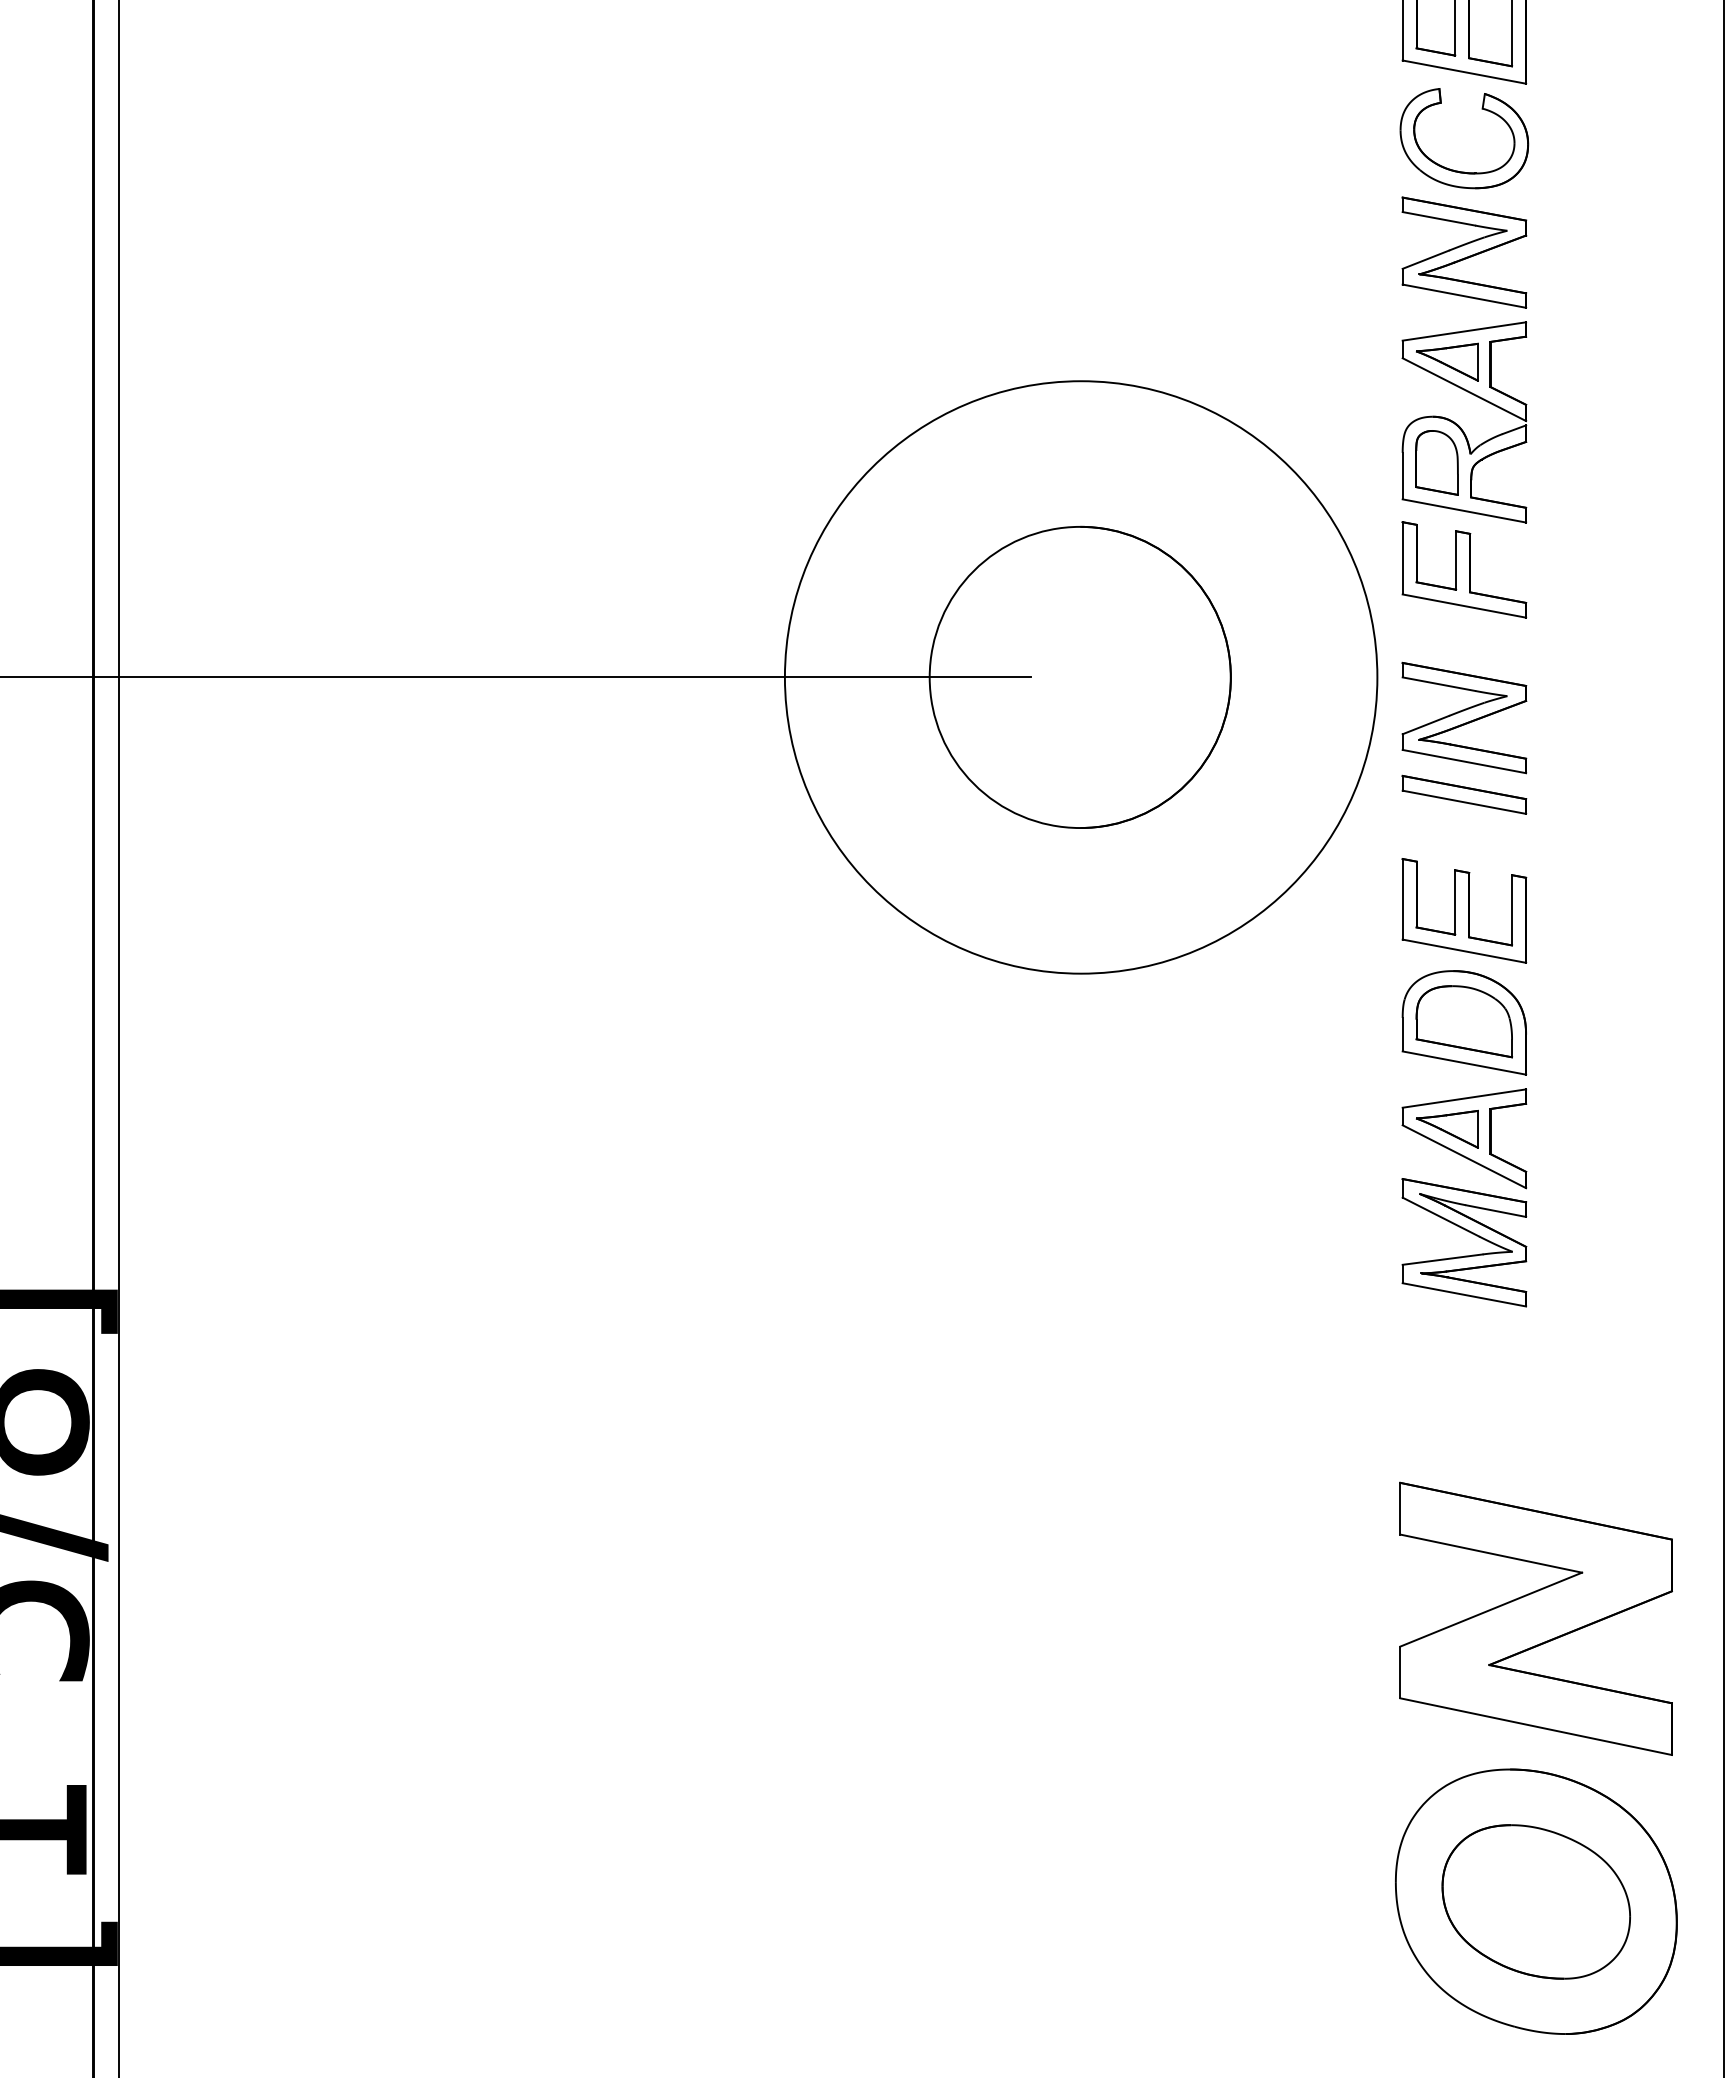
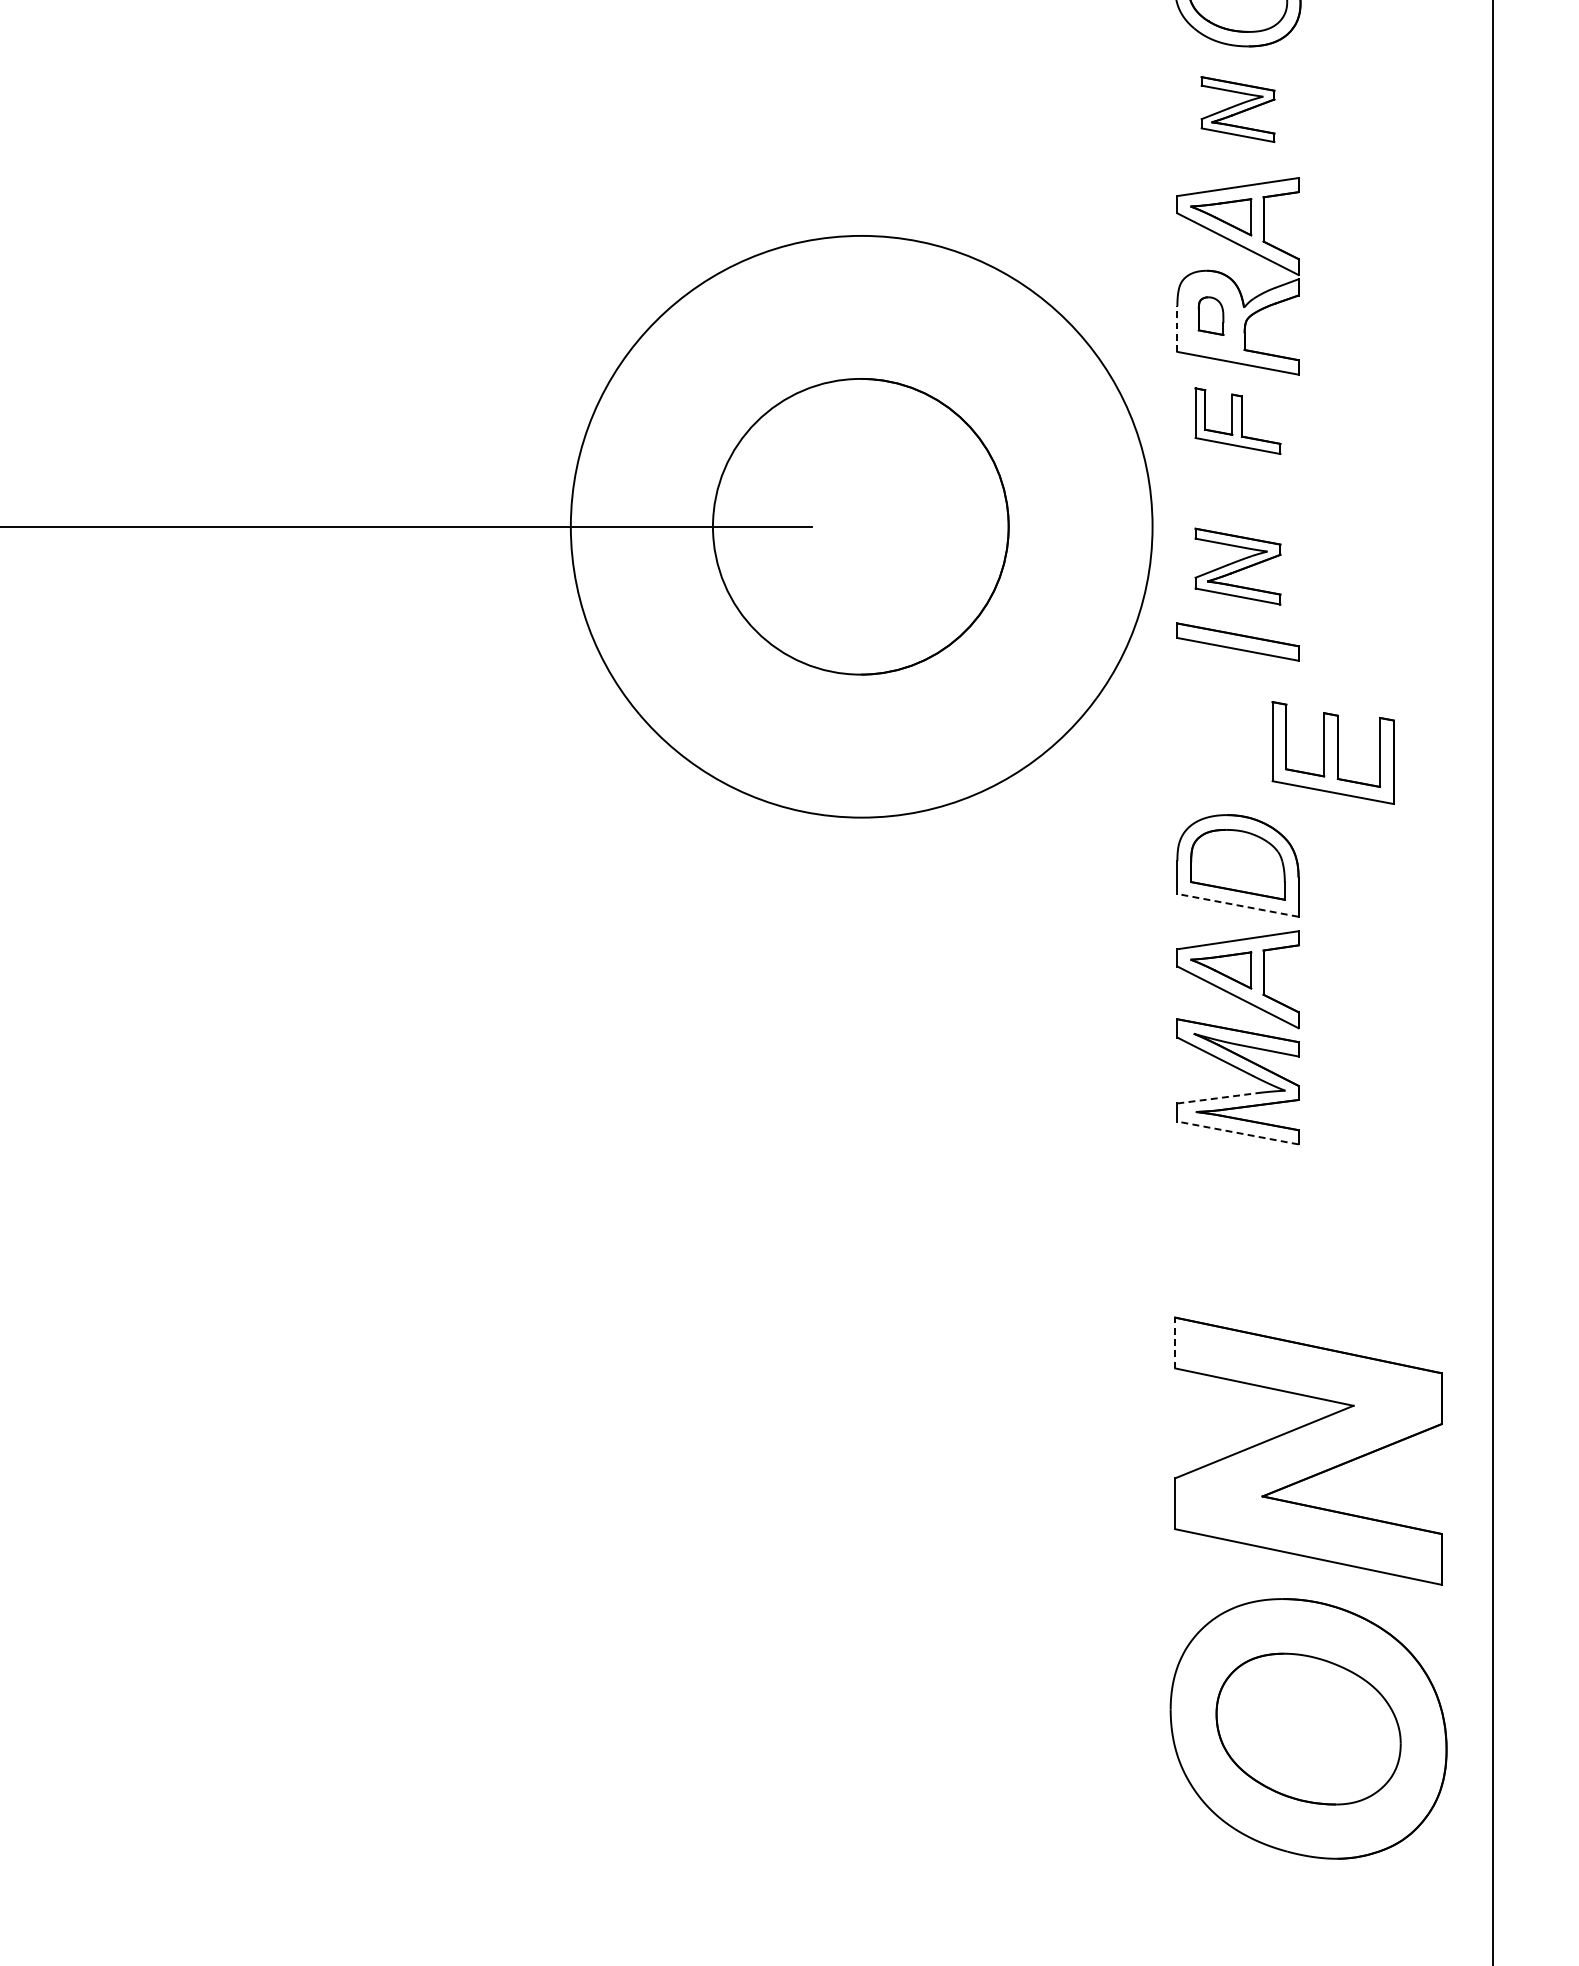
part: (1464, 252) -> (1238, 109), size x0.6
part: (1436, 462) -> (1210, 315), size x0.6
line: (1402, 475) -> (1177, 328), solid -> dashed
part: (1464, 569) -> (1238, 420), size x0.7
part: (1464, 717) -> (1238, 566), size x0.7
part: (1464, 910) -> (1333, 752), moved
line: (1464, 1063) -> (1238, 905), solid -> dashed
line: (1443, 1259) -> (1217, 1098), solid -> dashed
line: (1464, 1294) -> (1238, 1132), solid -> dashed
line: (1400, 1508) -> (1175, 1342), solid -> dashed

